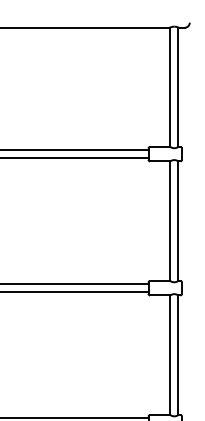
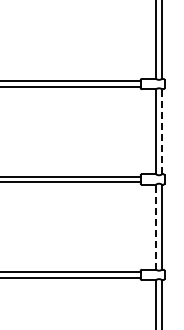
line: (177, 220) -> (161, 131), solid -> dashed
line: (170, 355) -> (156, 227), solid -> dashed

